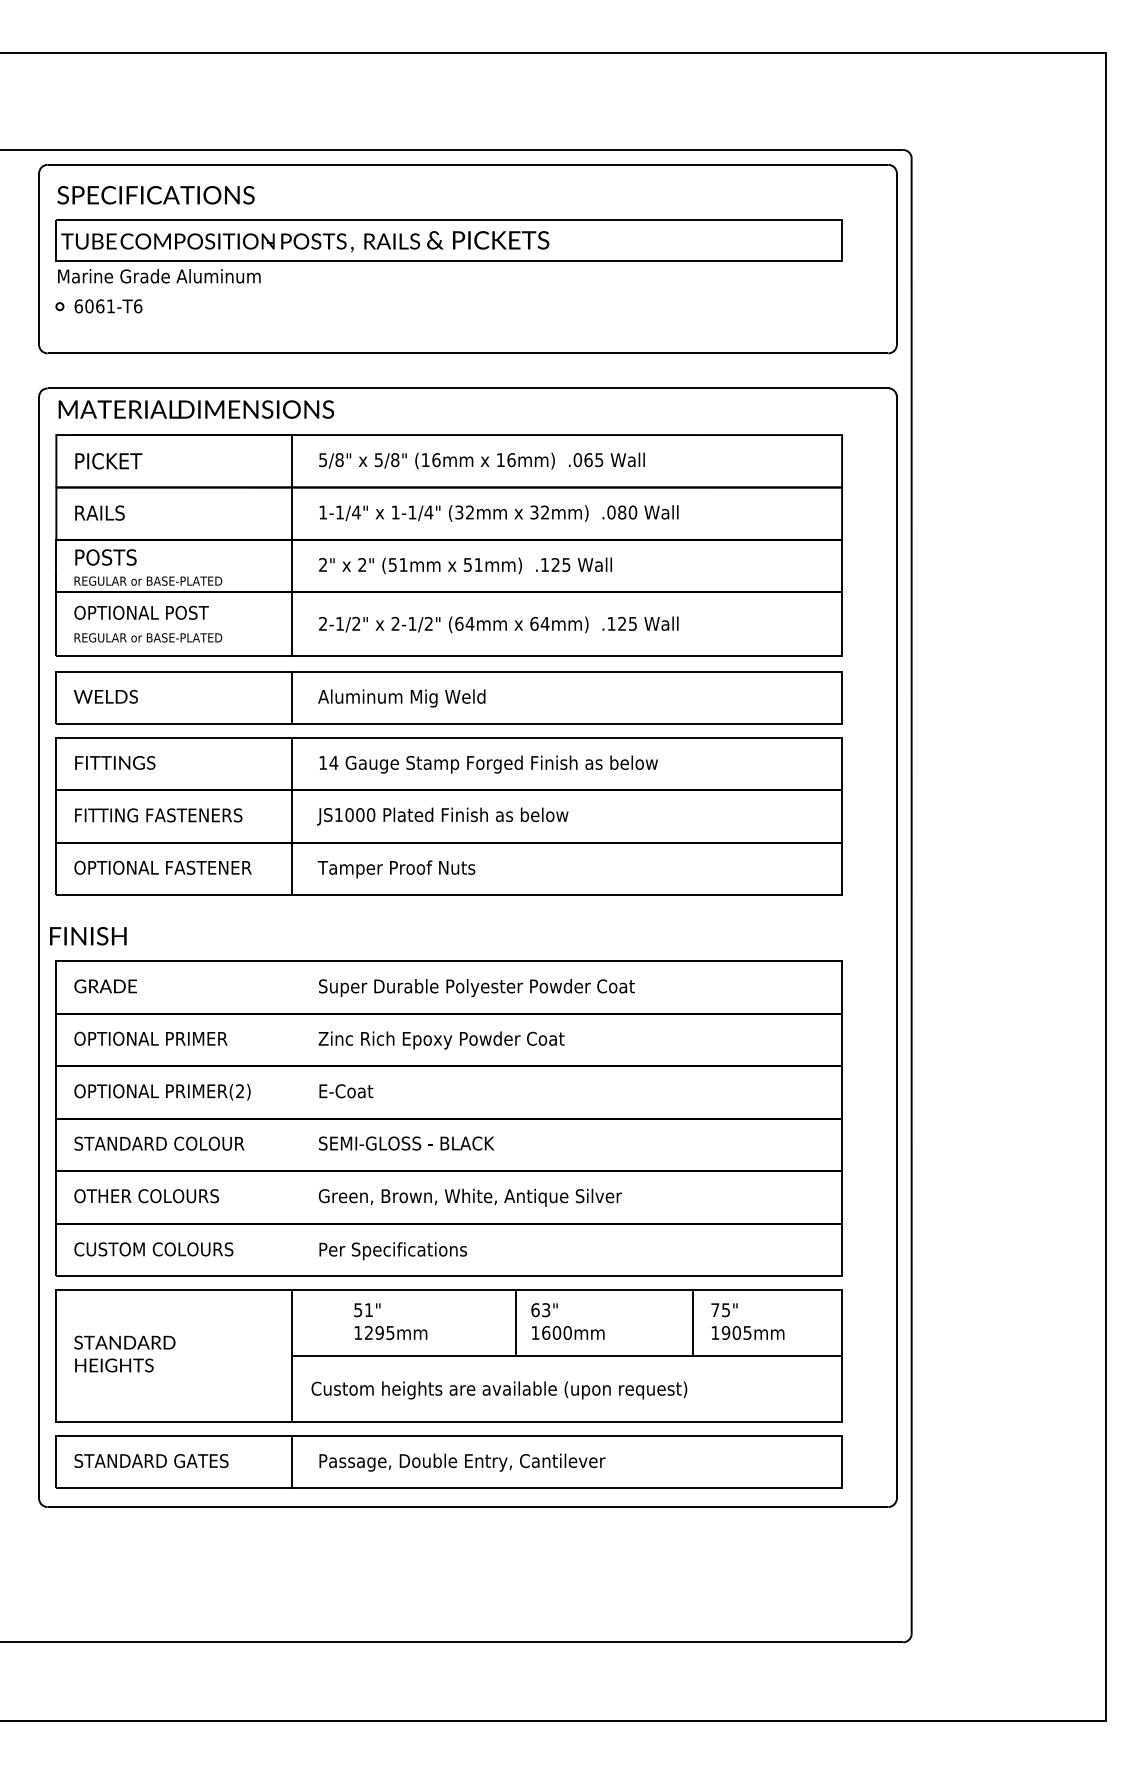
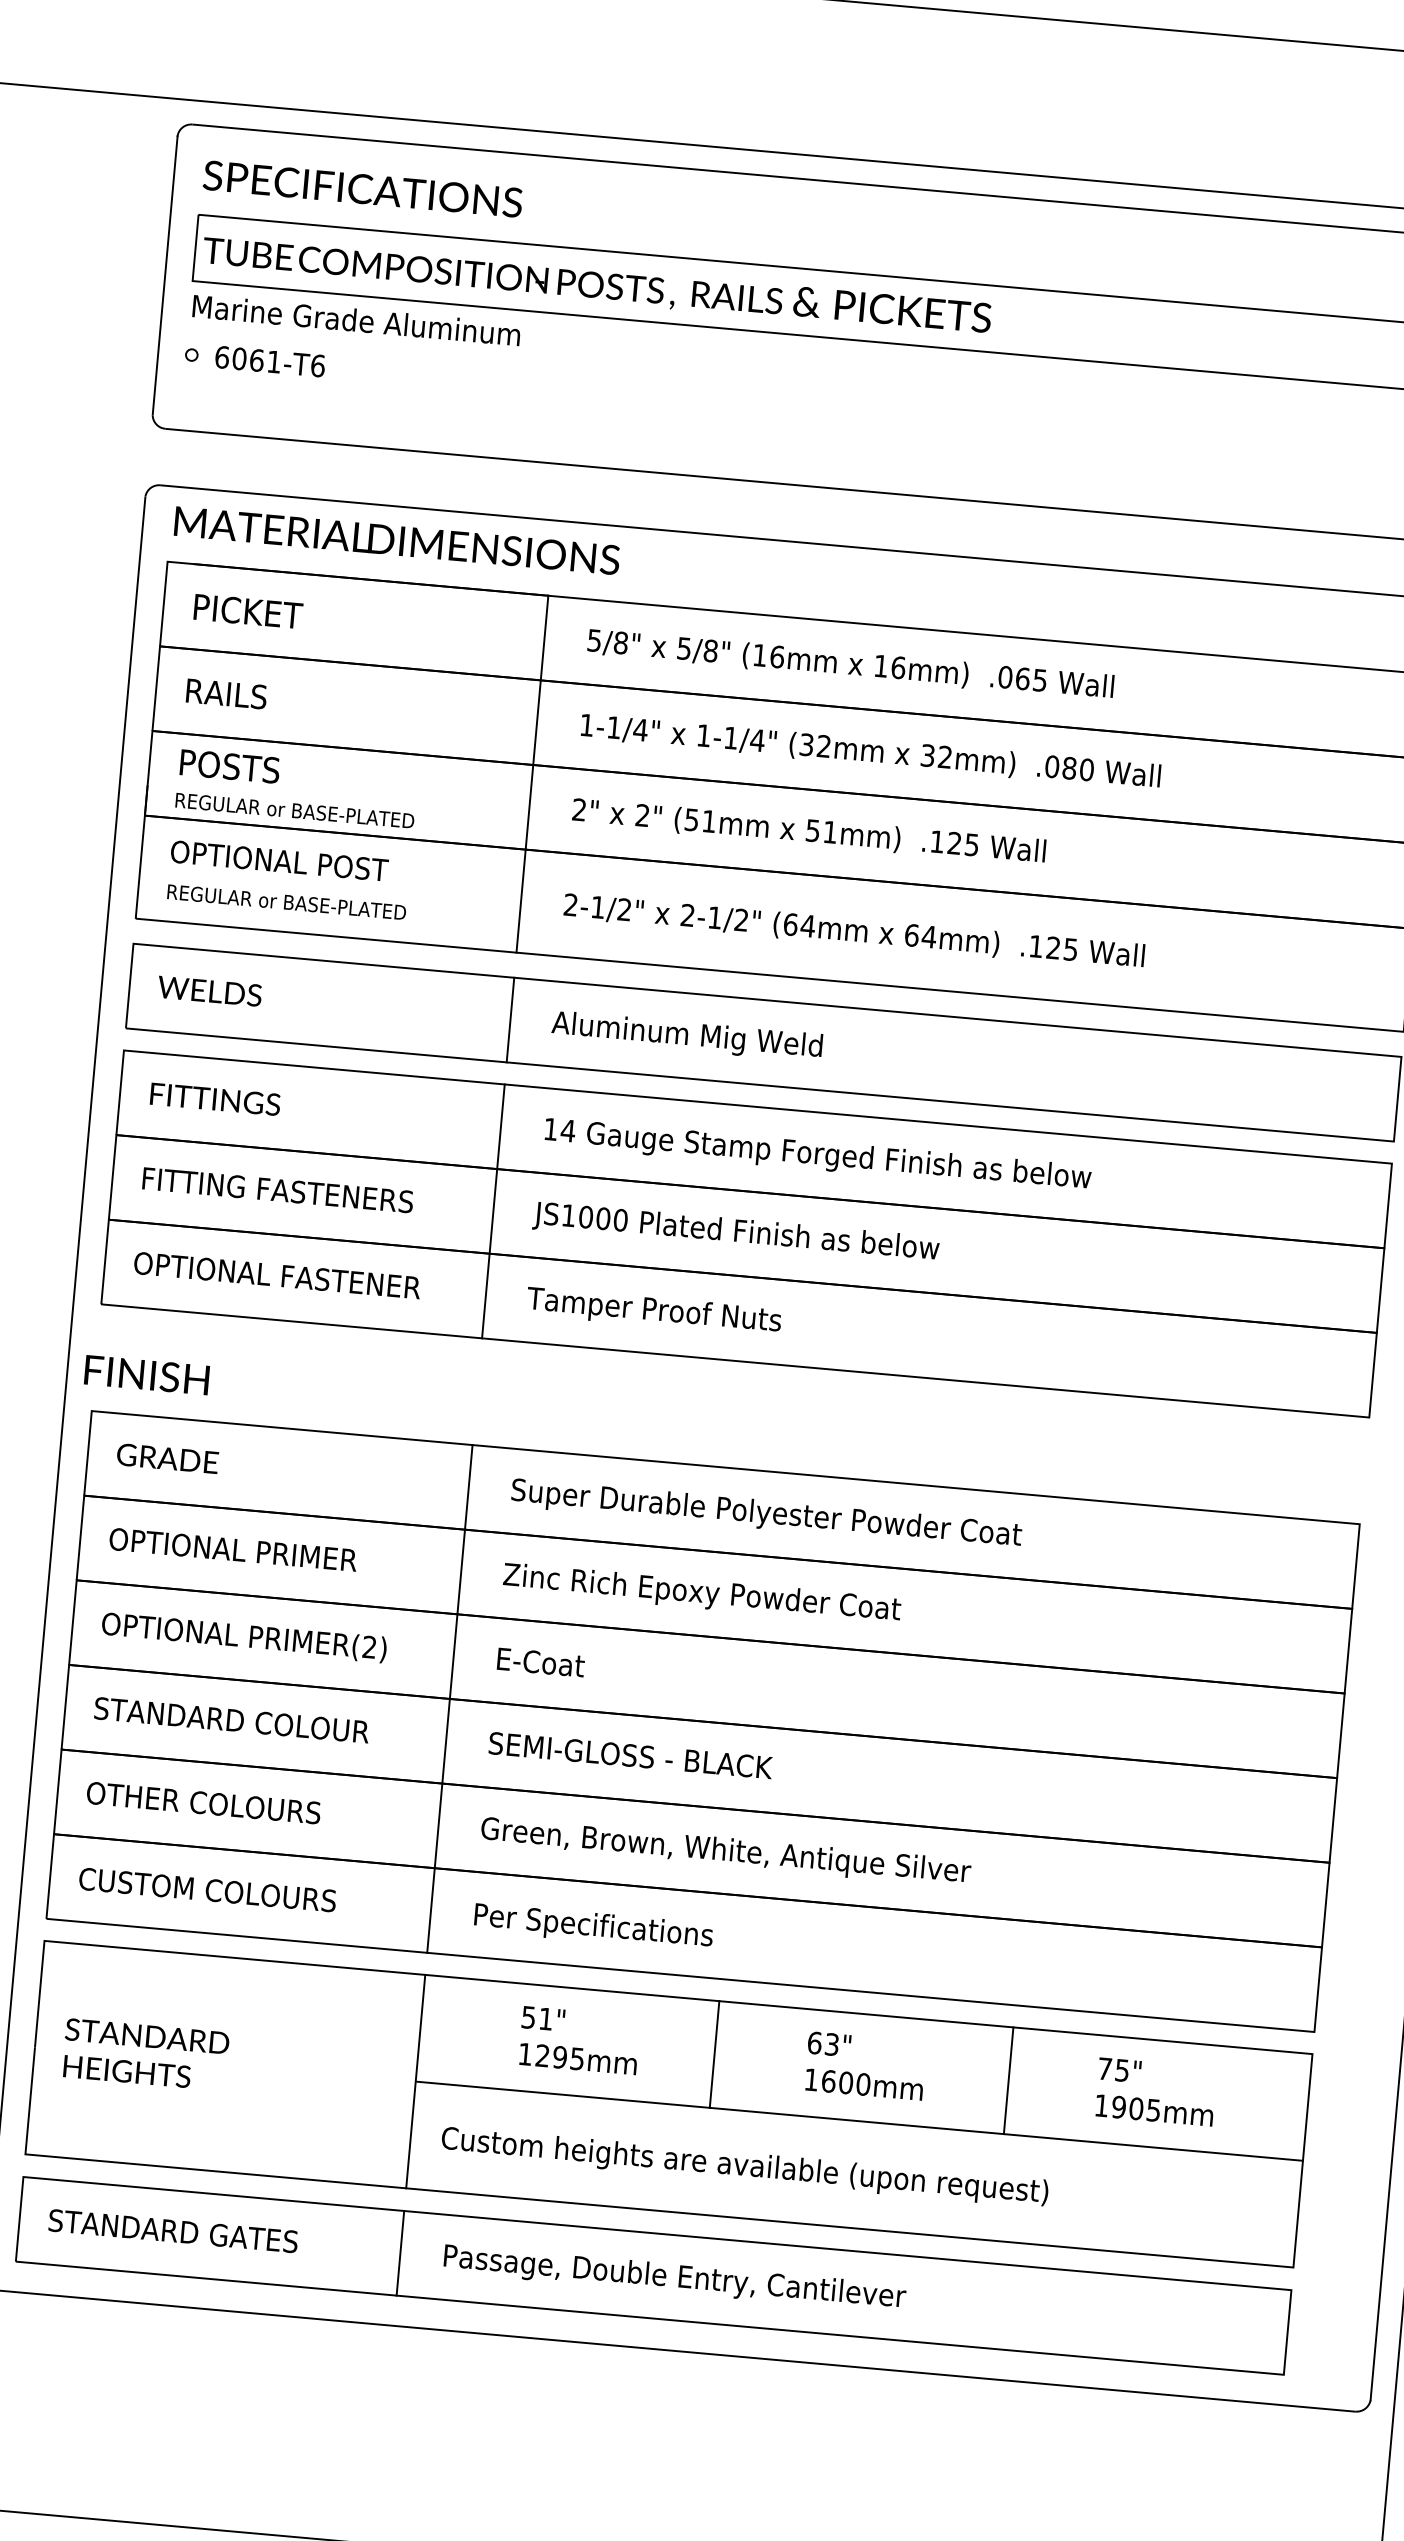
line: (292, 1118) -> (450, 1698), added
line: (515, 1322) -> (714, 2054), moved
line: (692, 1322) -> (1008, 2080), moved

